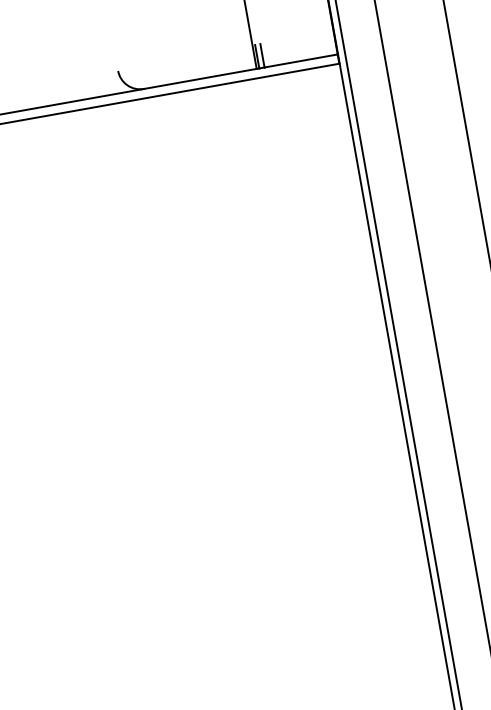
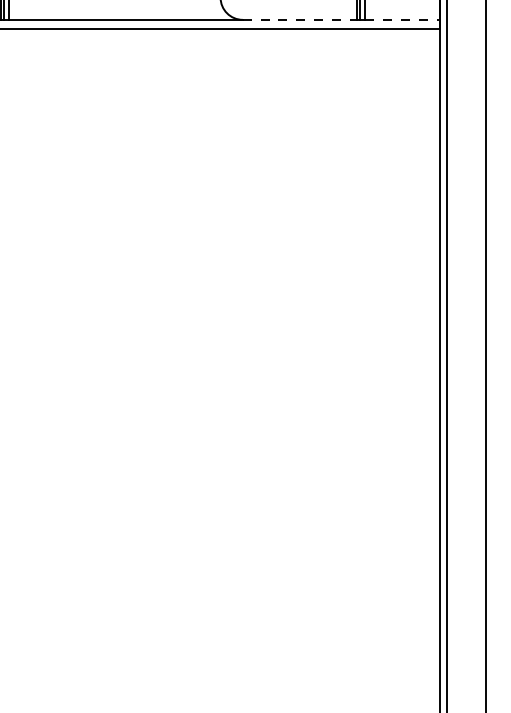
line: (301, 60) -> (402, 19), solid -> dashed
line: (200, 78) -> (300, 19), solid -> dashed

